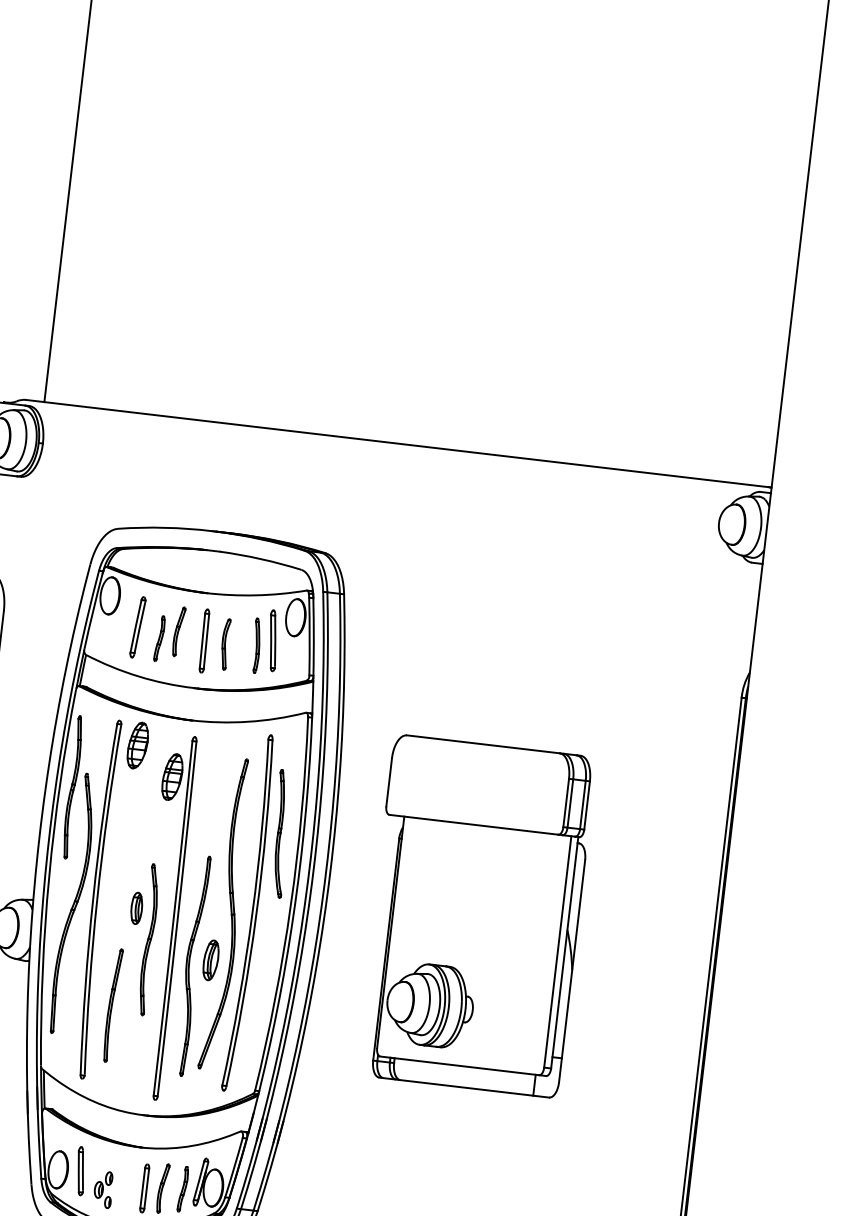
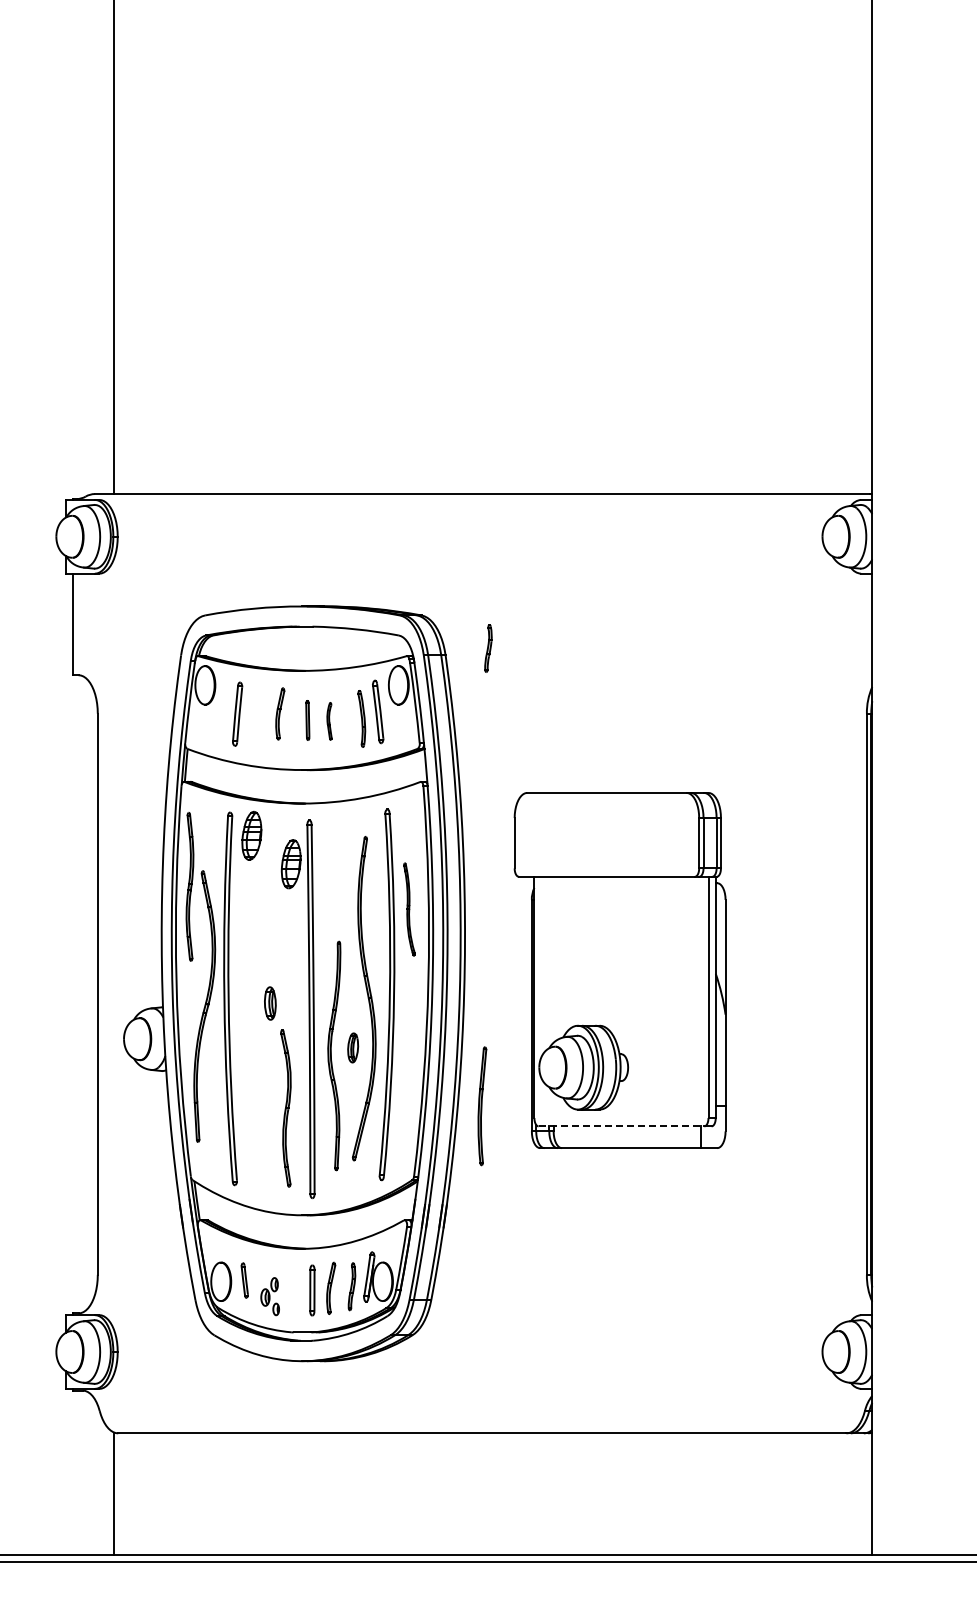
part: (159, 638) -> (488, 648), moved
part: (204, 641) -> (307, 720), size x0.6
part: (225, 644) -> (329, 721), size x0.7
part: (280, 833) -> (409, 909), size x0.7
part: (147, 939) -> (285, 1108), moved
part: (211, 959) -> (353, 1047), size x0.7
part: (112, 1005) -> (482, 1106), moved
line: (459, 1065) -> (621, 1126), solid -> dashed
part: (80, 1171) -> (244, 1280), size x0.7

